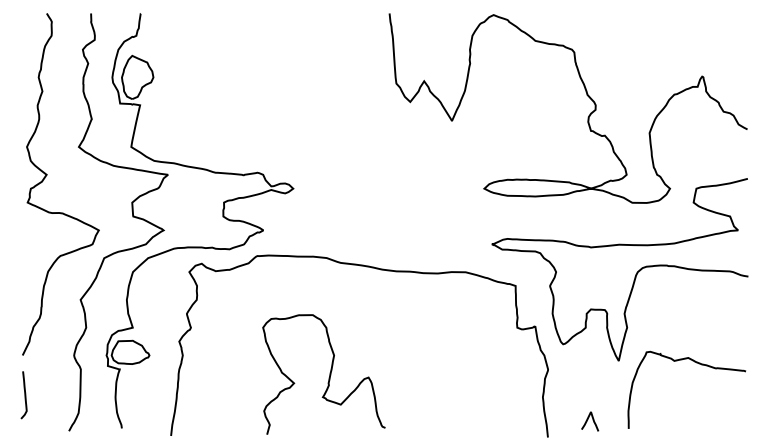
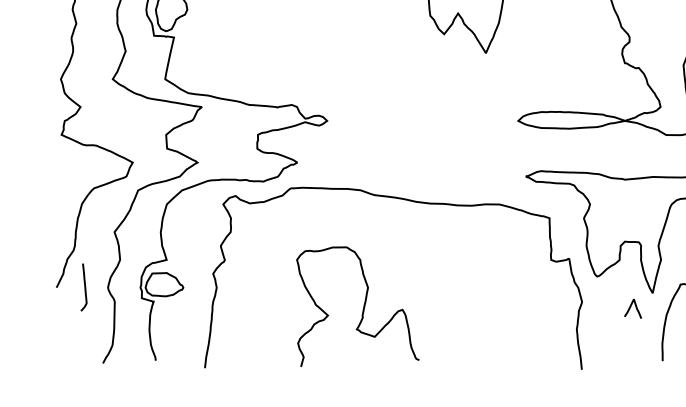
curve: (24, 395) -> (84, 287), moved
curve: (592, 420) -> (635, 307), moved

